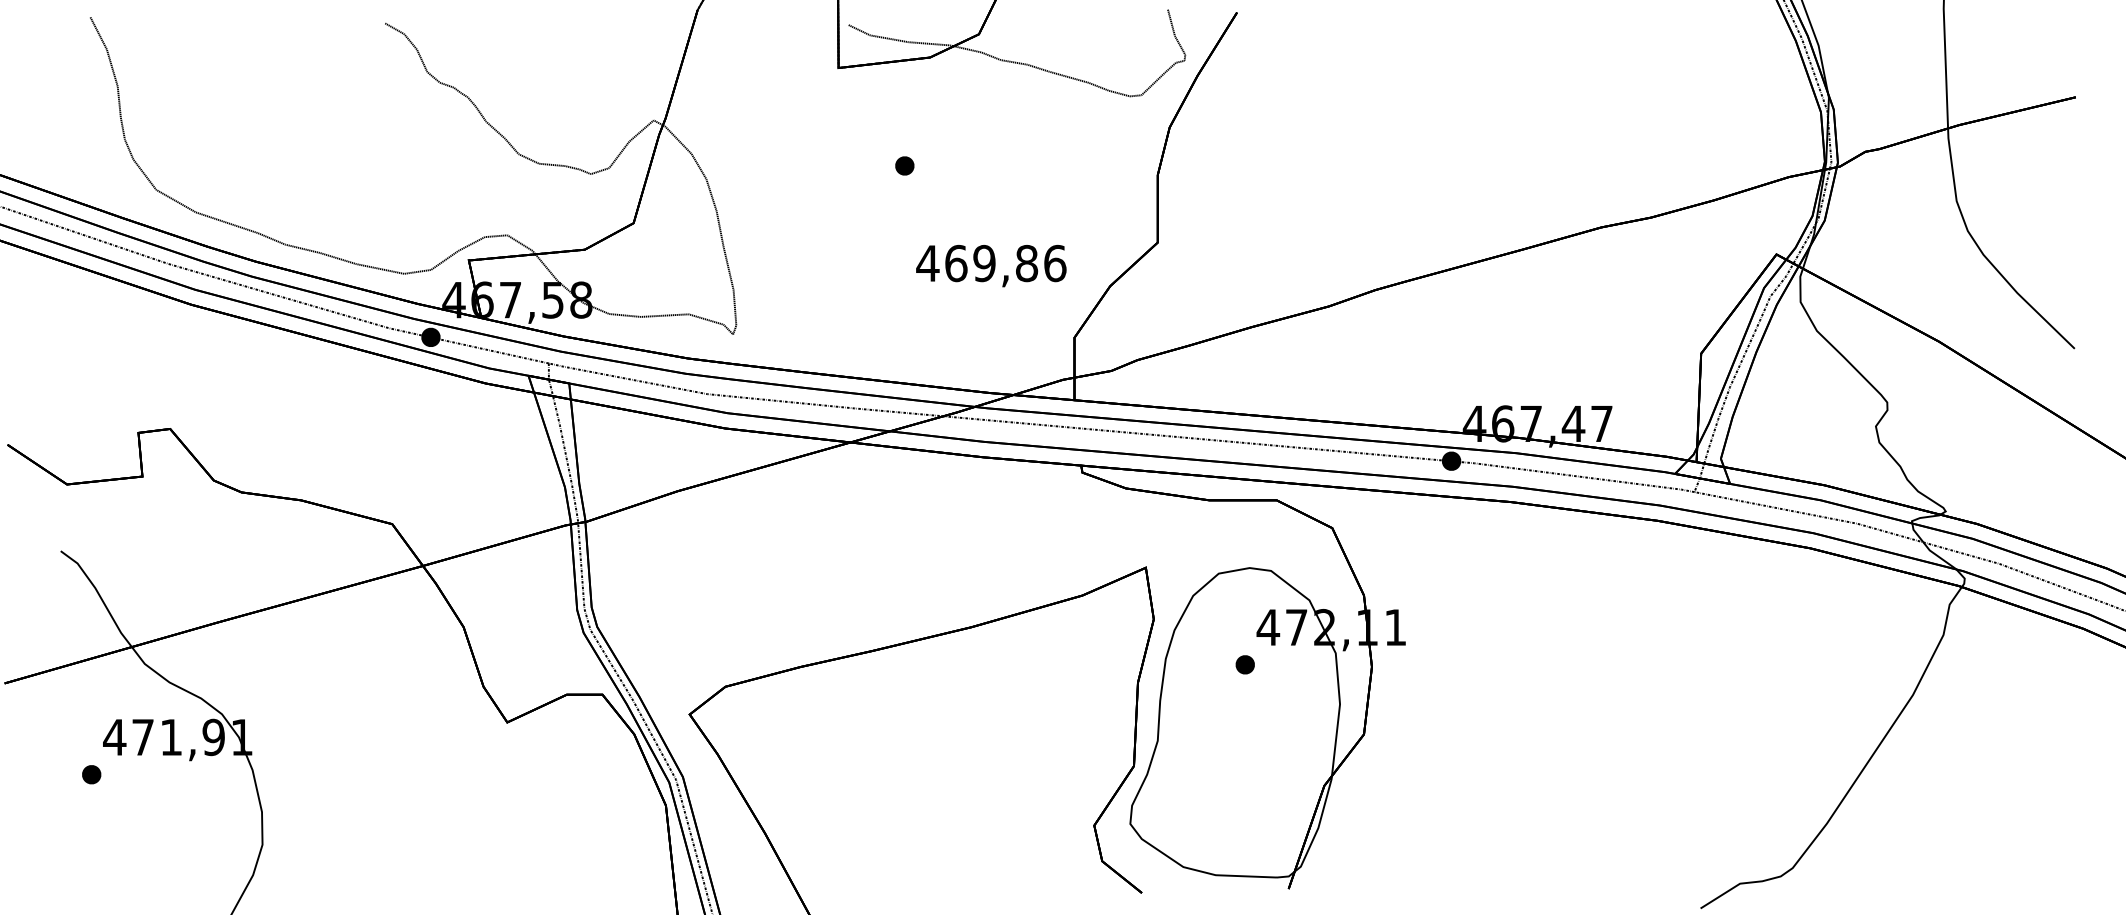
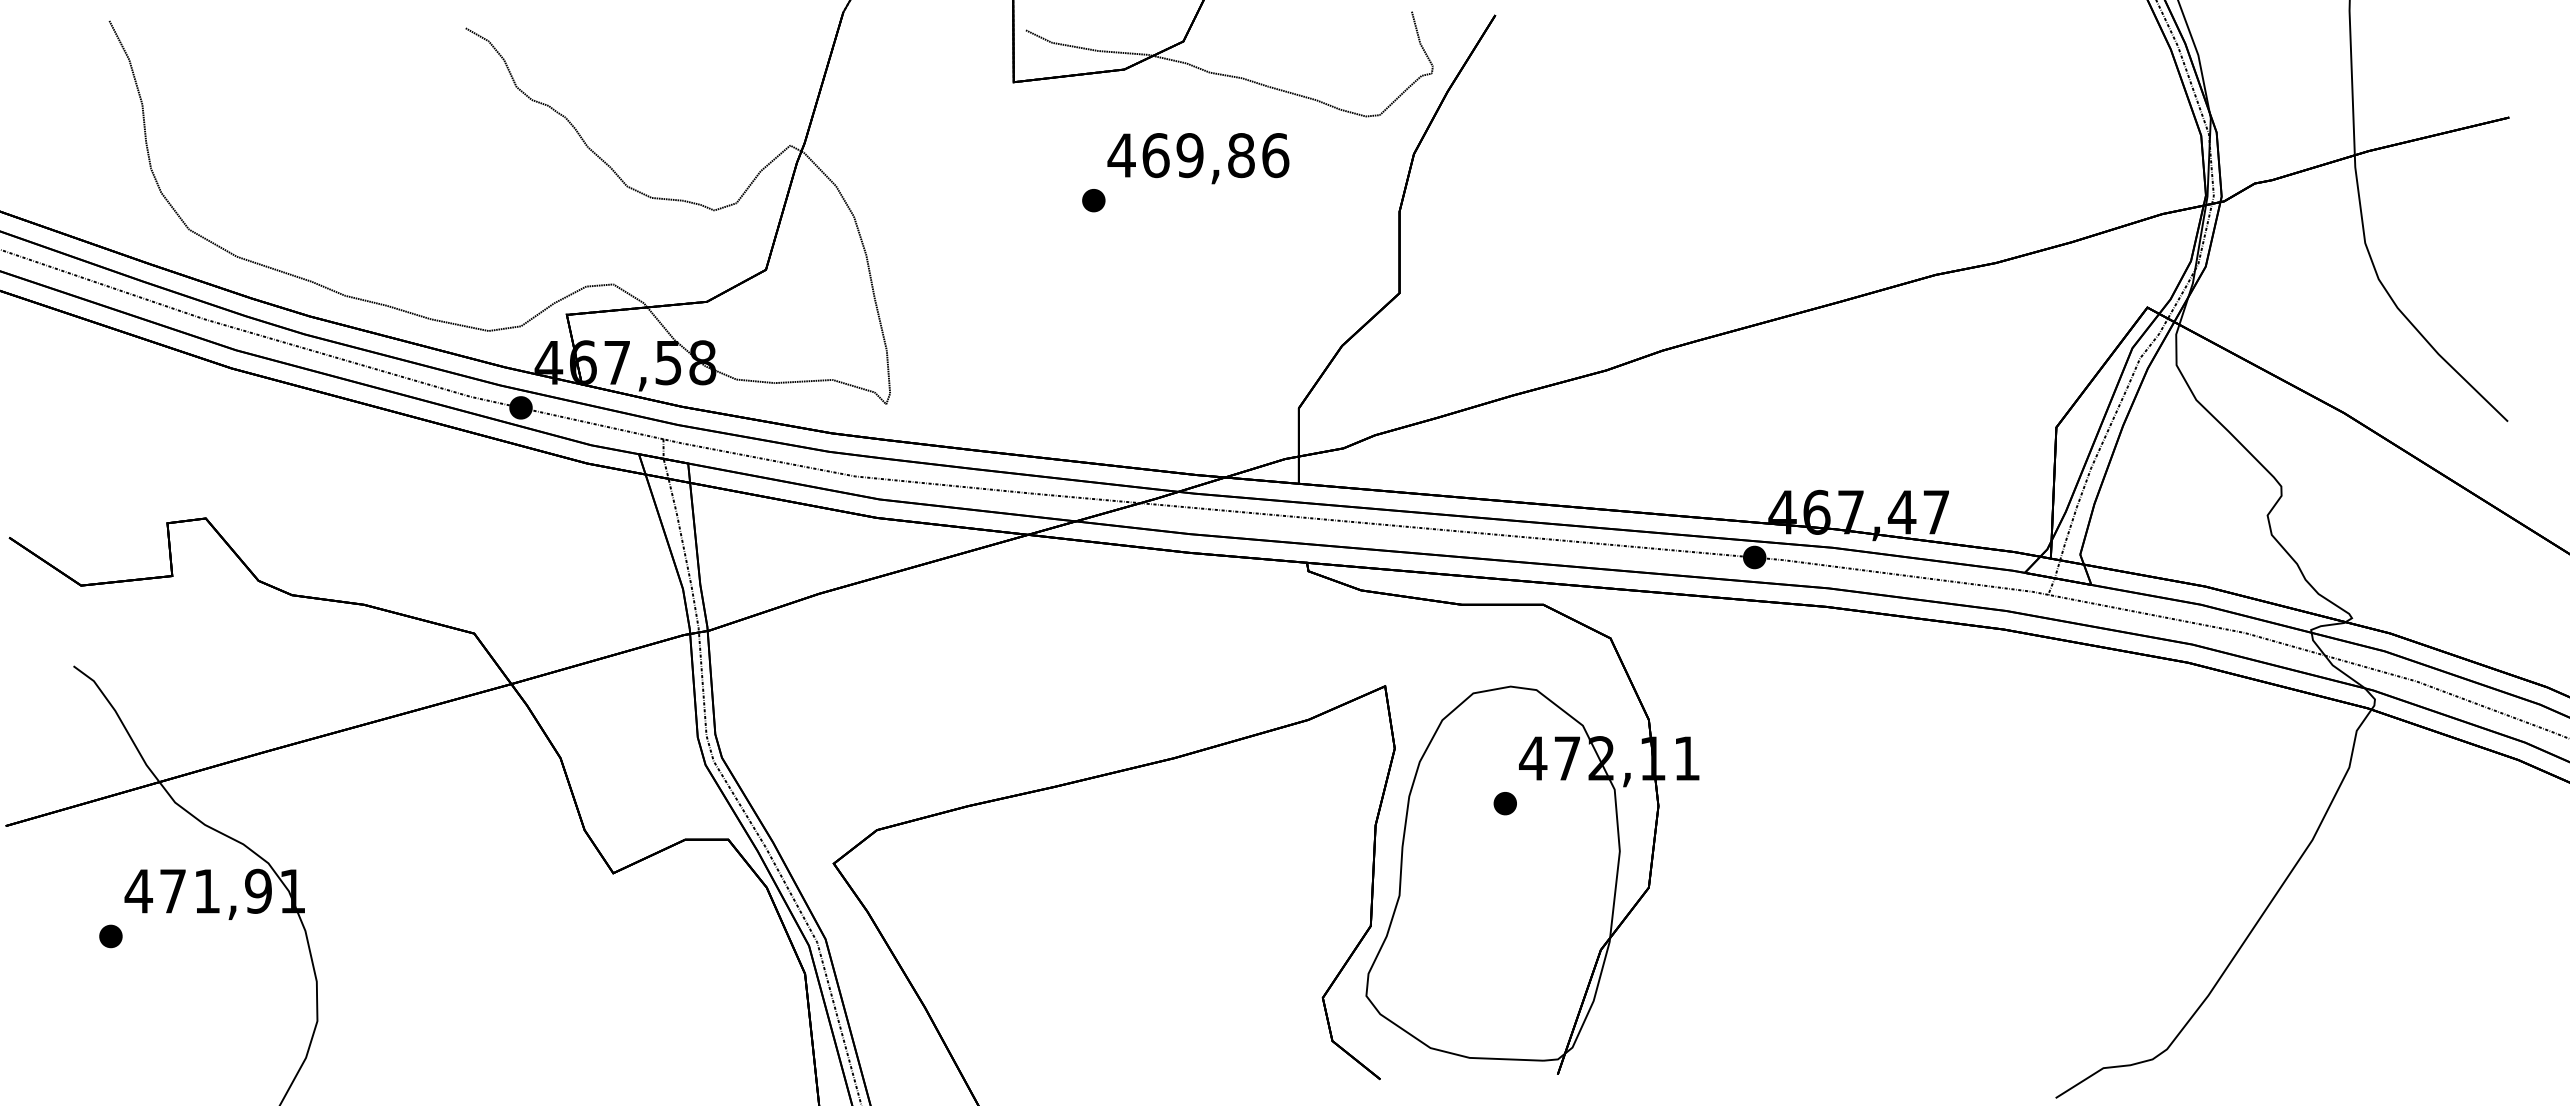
text: (991, 265) -> (1198, 158), moved

